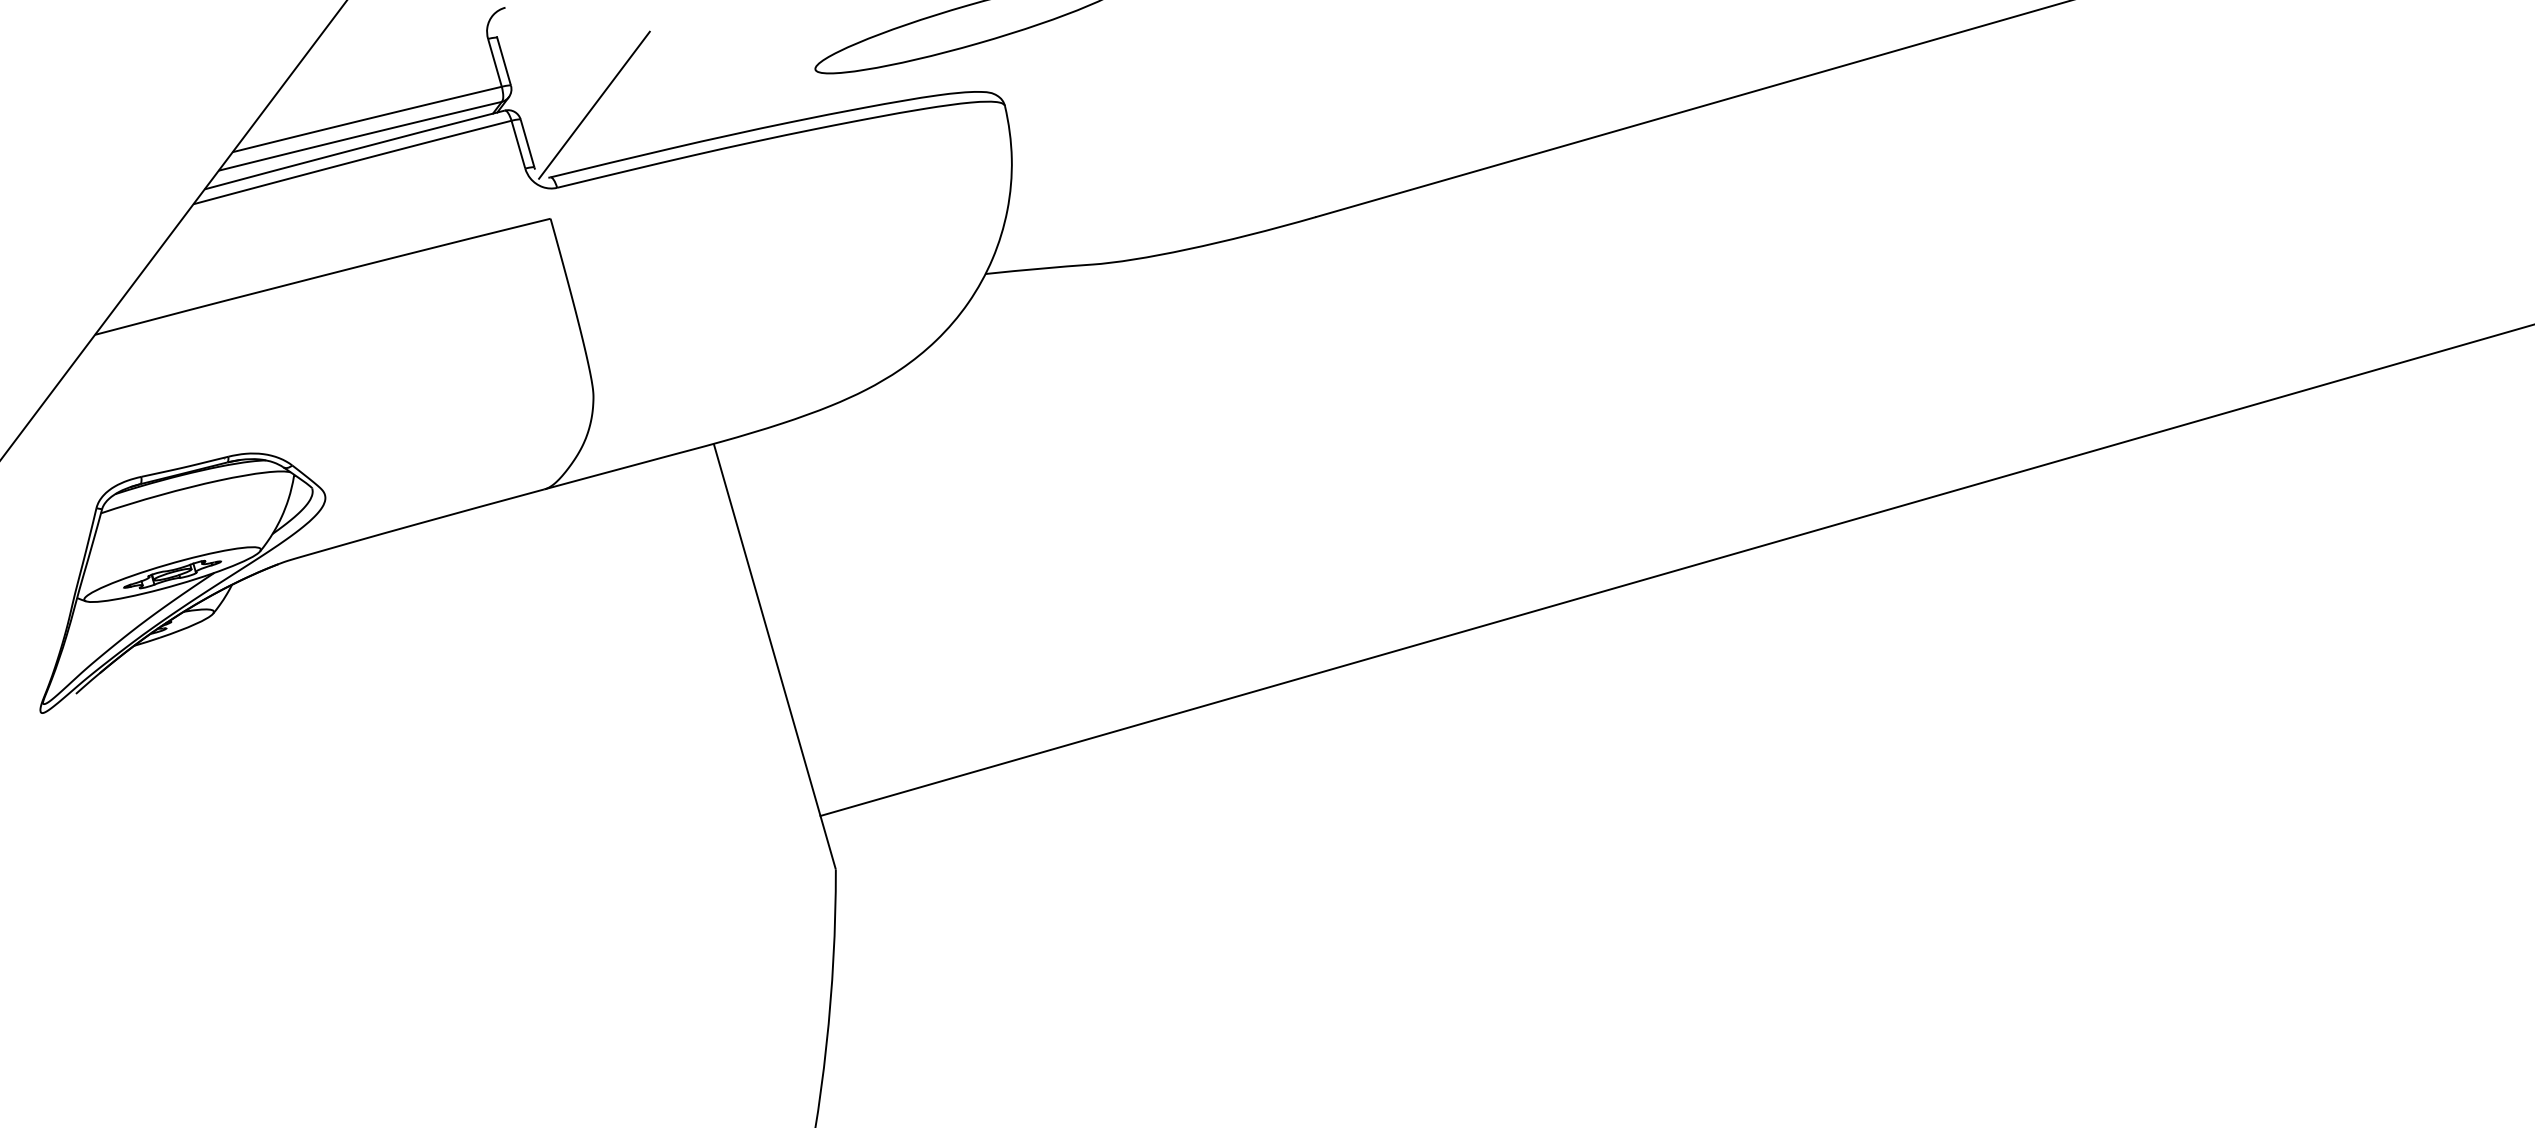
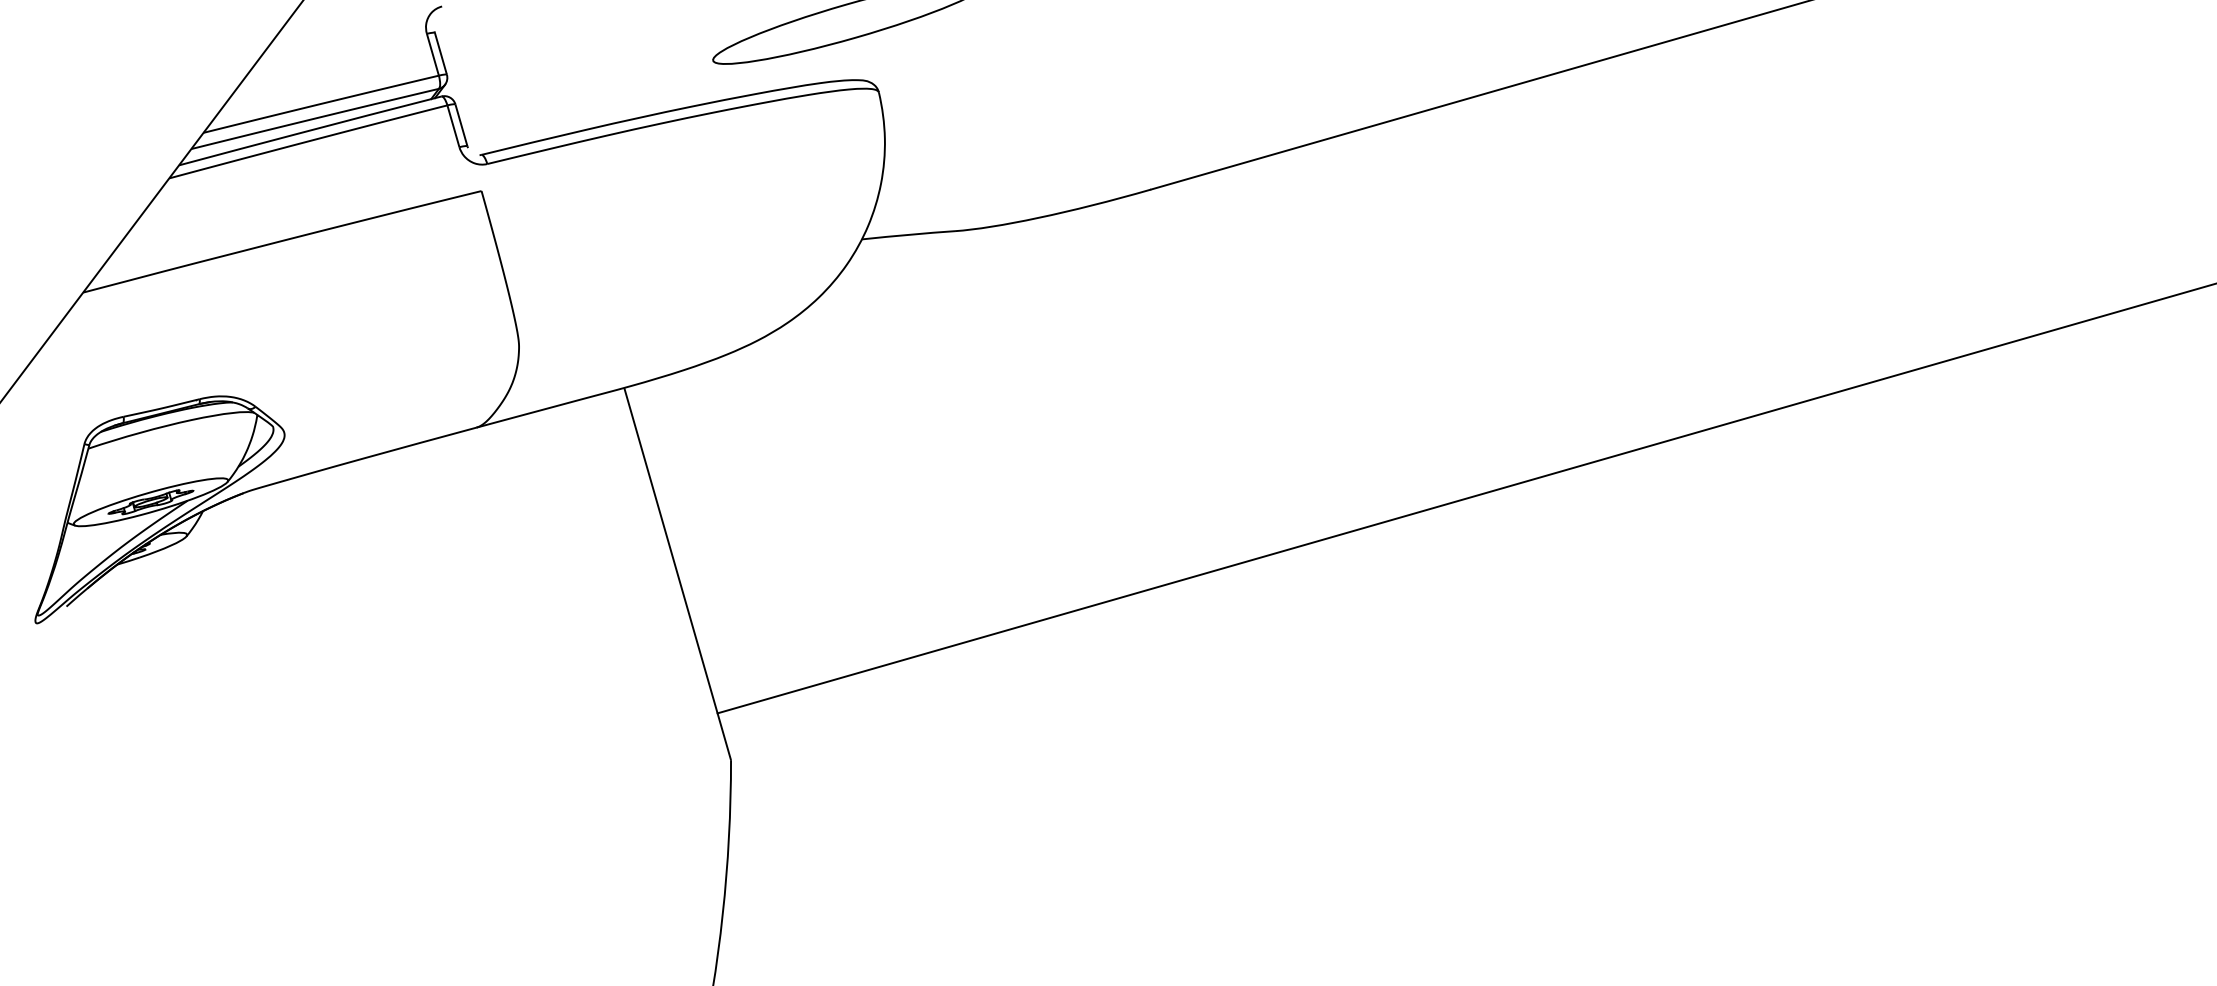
line: (593, 104) -> (519, 91), removed

